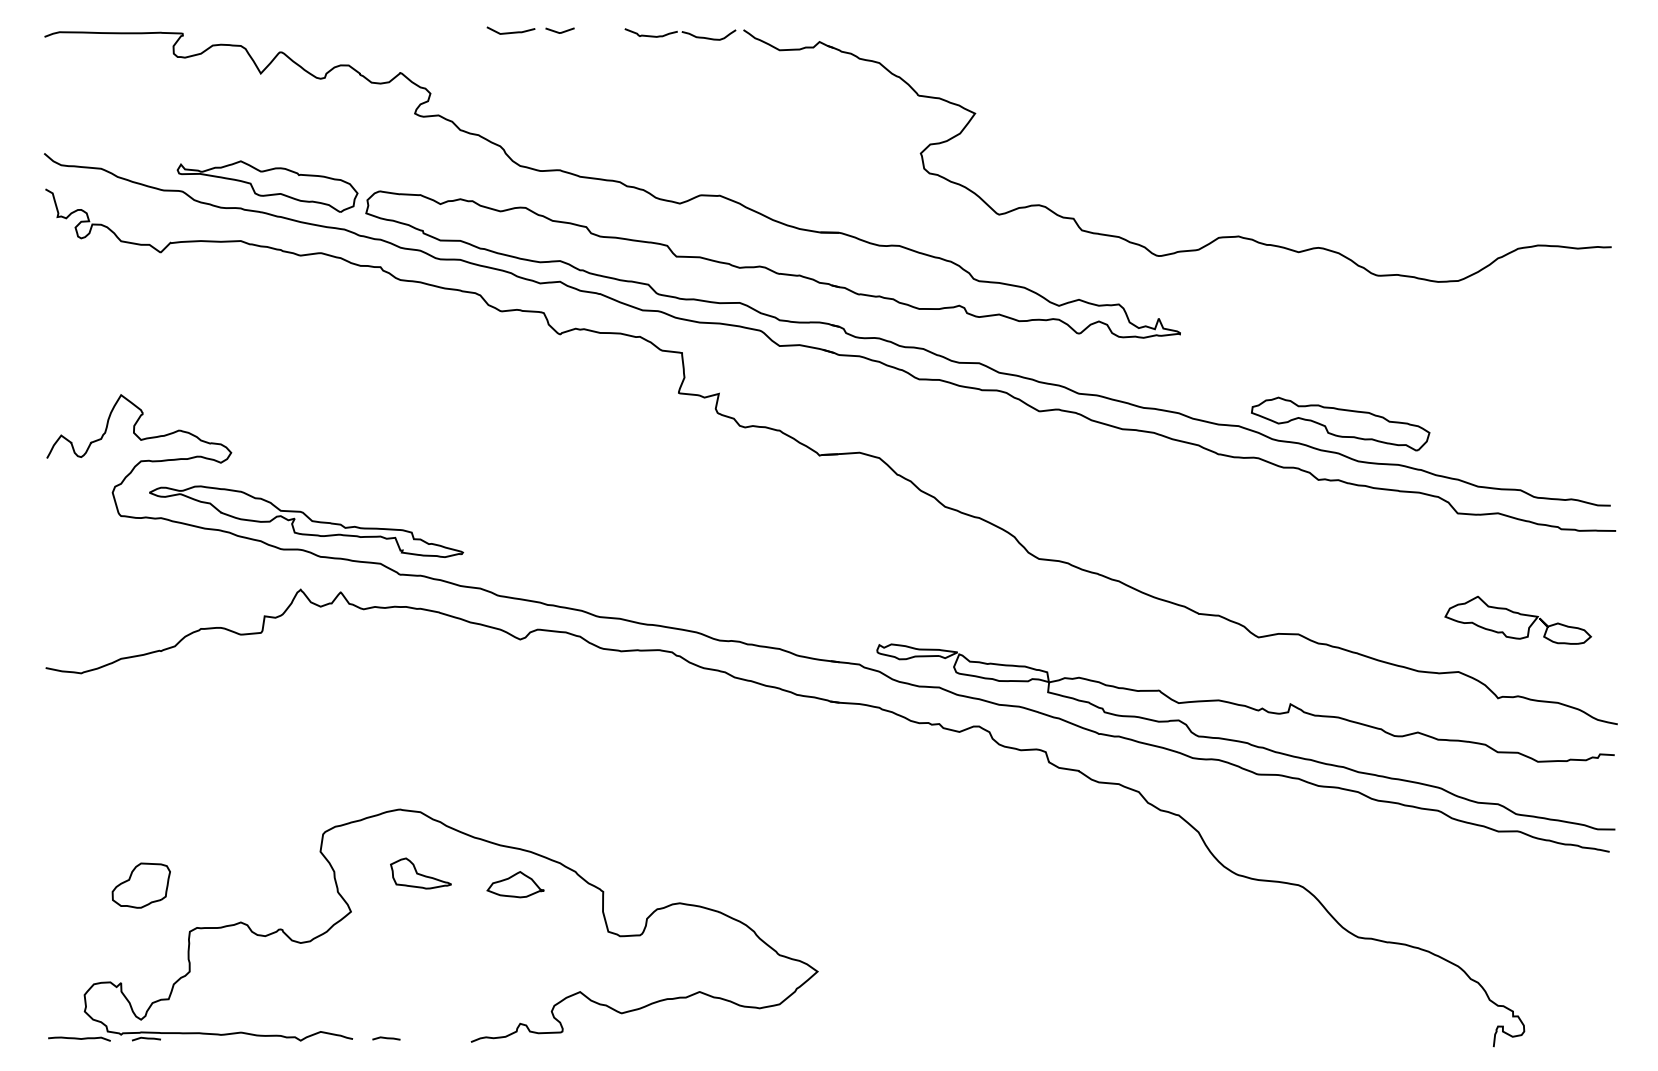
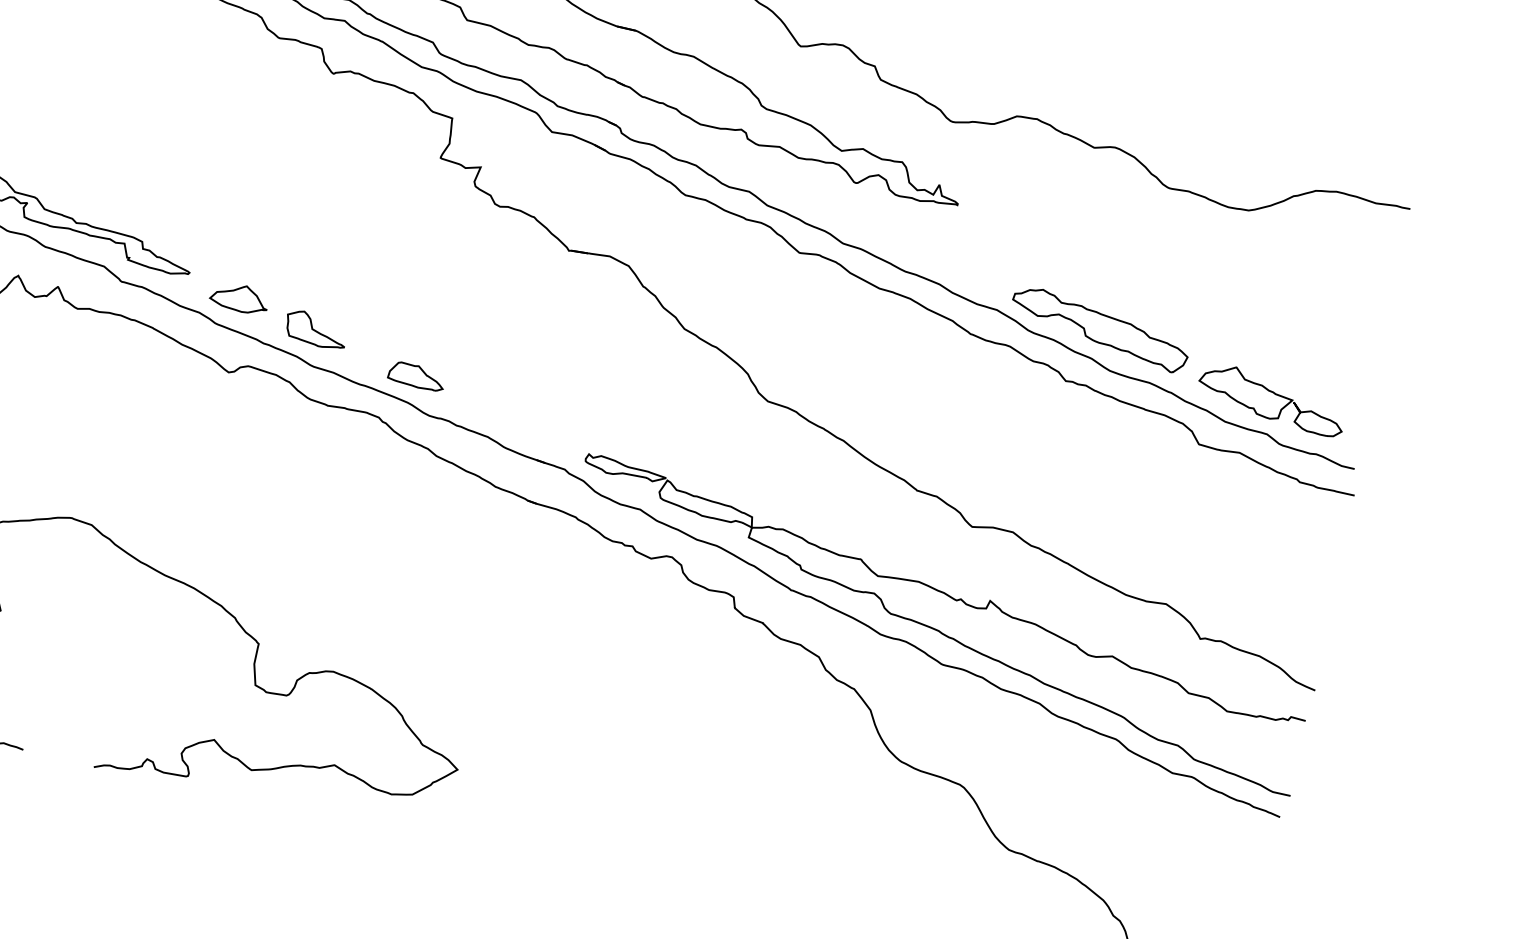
part: (699, 605) -> (416, 376), added
part: (1517, 619) -> (1271, 398), moved
part: (420, 873) -> (315, 329), moved
part: (515, 884) -> (239, 297), moved

